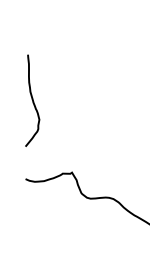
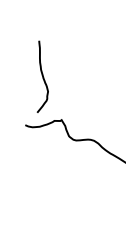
curve: (32, 100) -> (42, 76), moved

